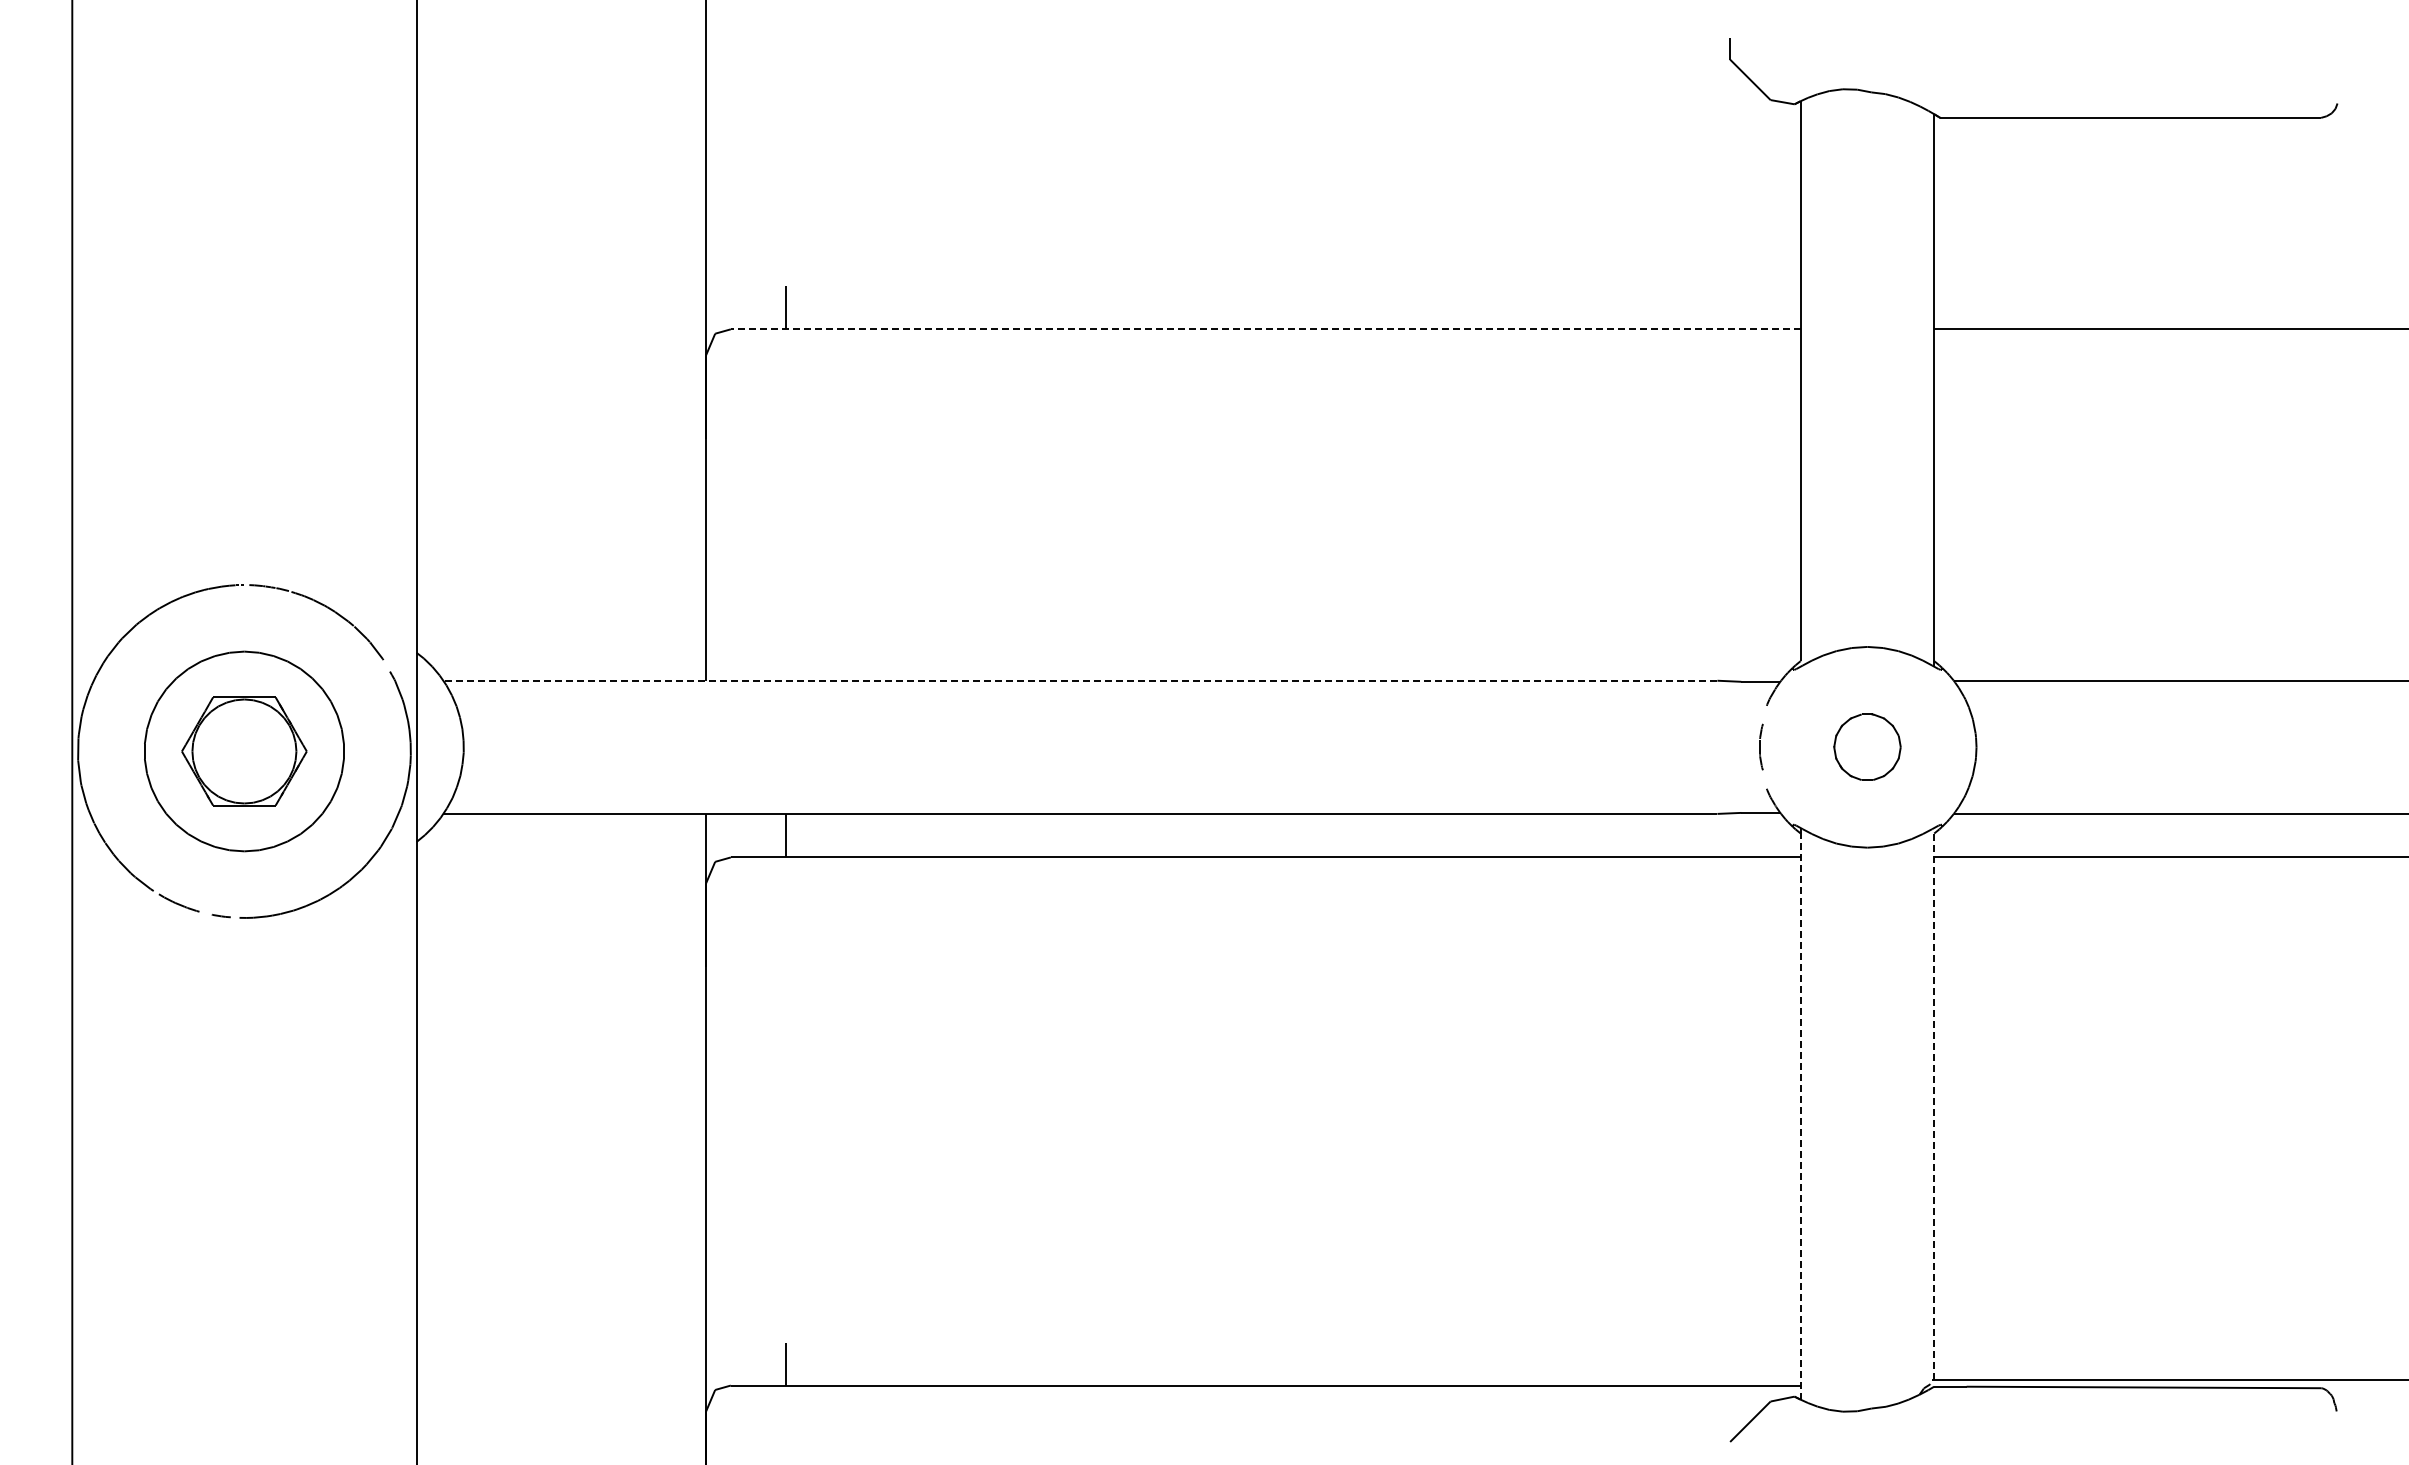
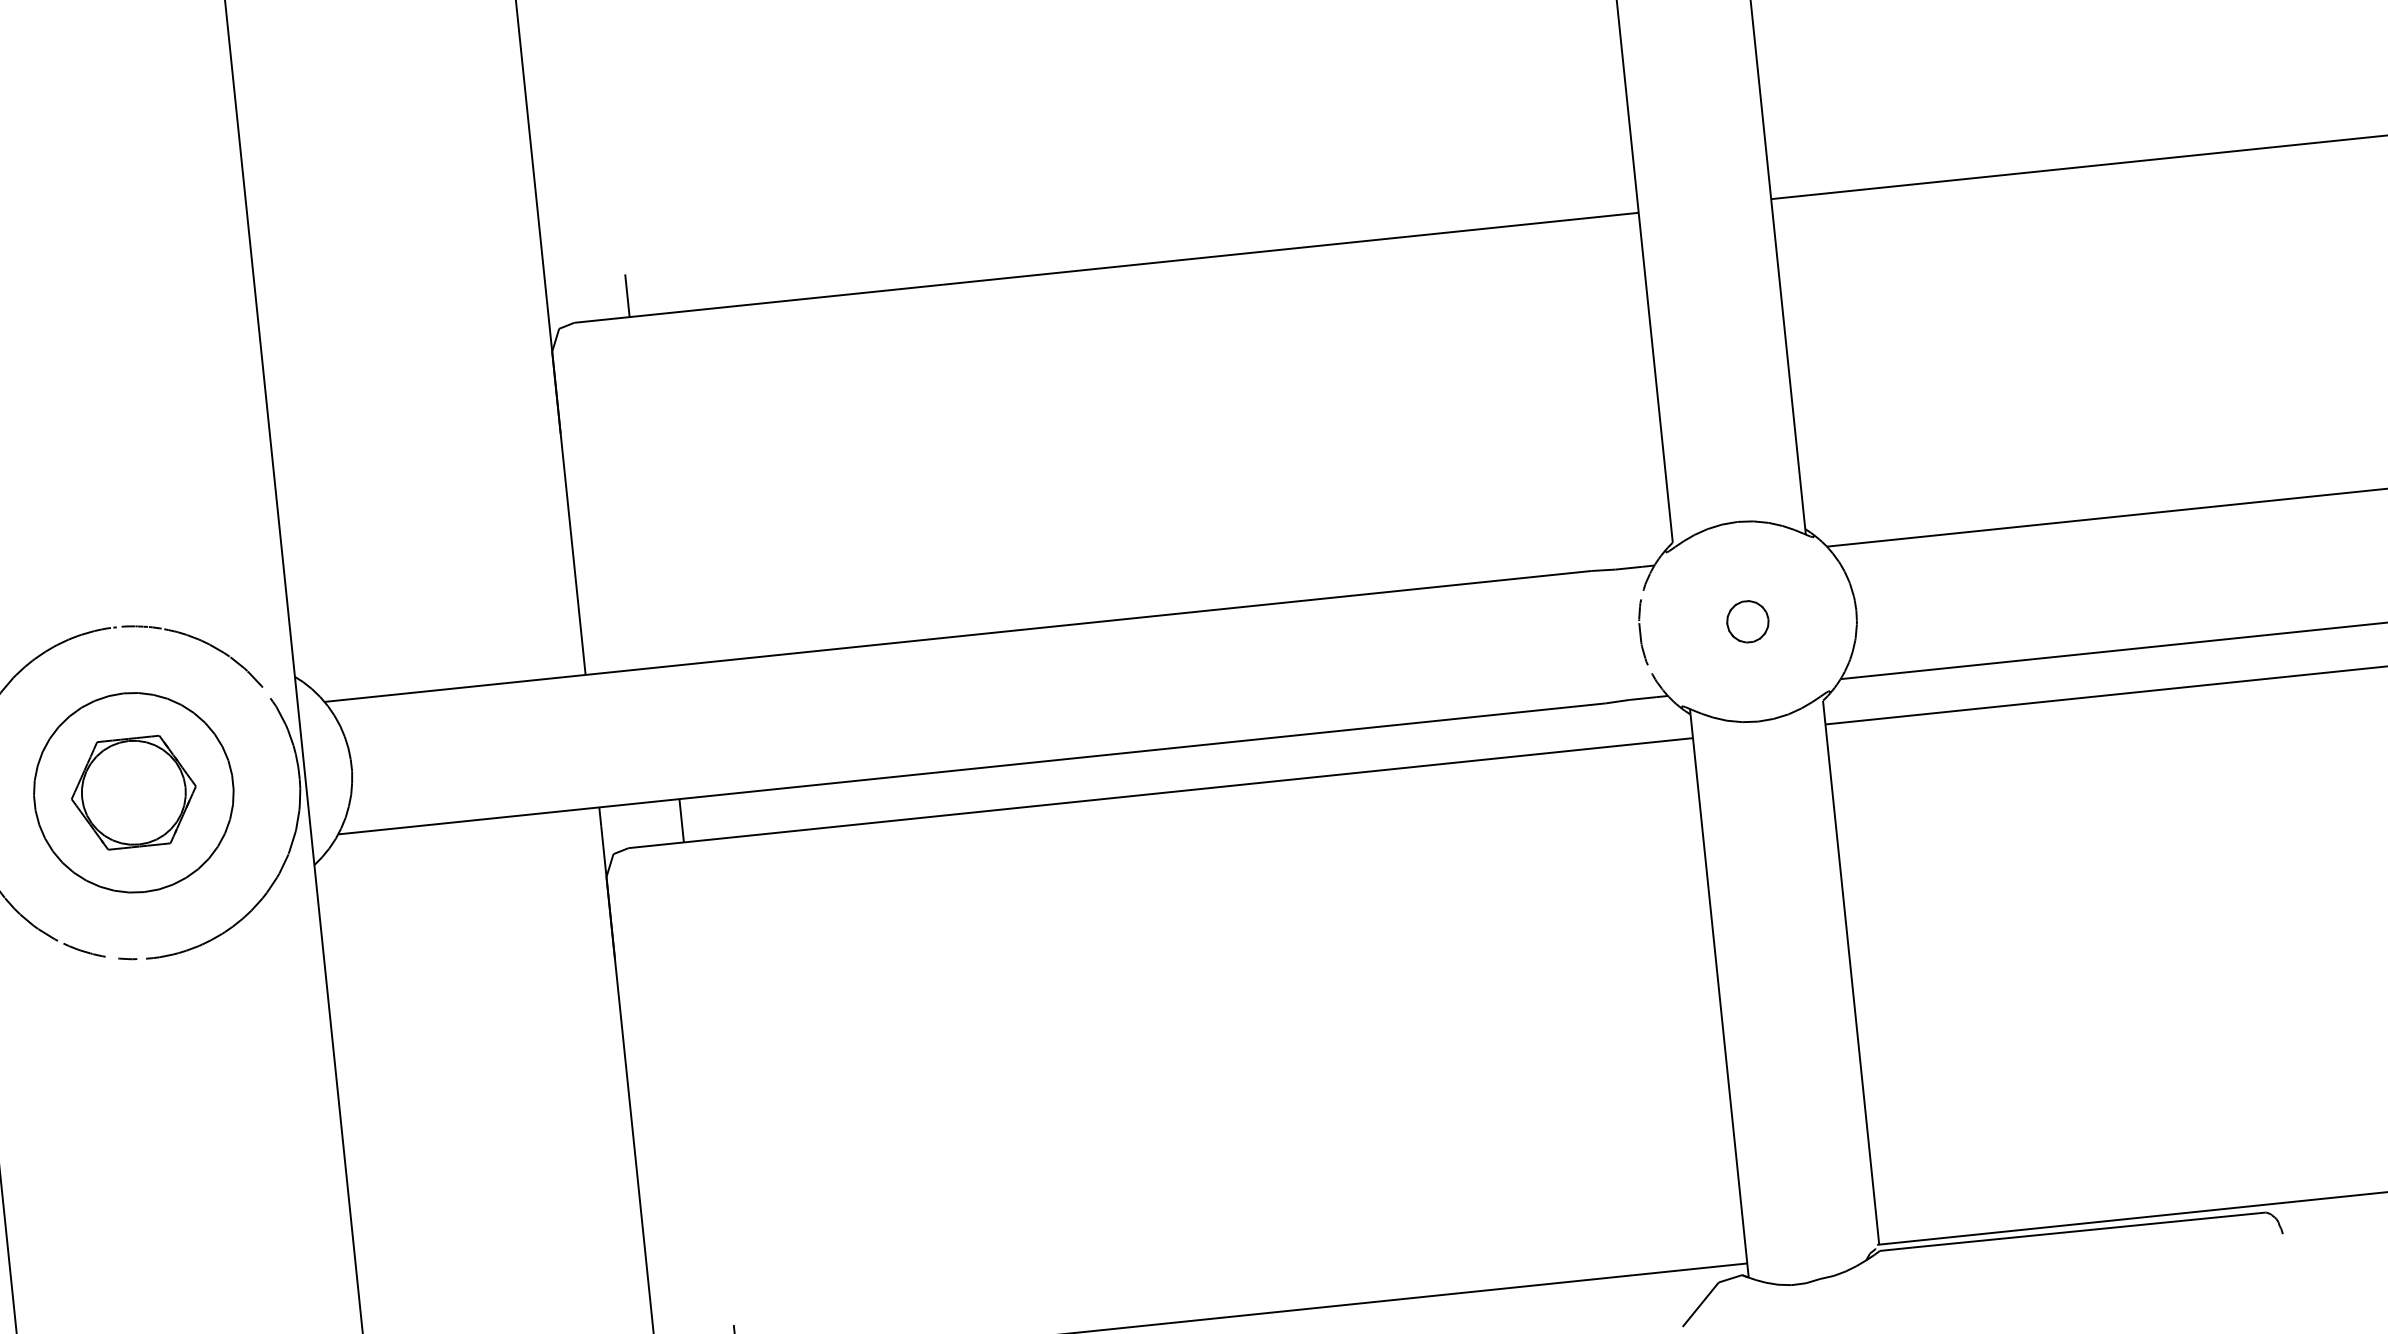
line: (1265, 329) -> (1106, 268), dashed -> solid
line: (1079, 680) -> (957, 636), dashed -> solid
part: (1761, 746) -> (1642, 631), size x1.43
part: (1867, 747) -> (1747, 621), size x0.62
line: (1934, 1106) -> (1851, 972), dashed -> solid
line: (1800, 1116) -> (1719, 995), dashed -> solid

